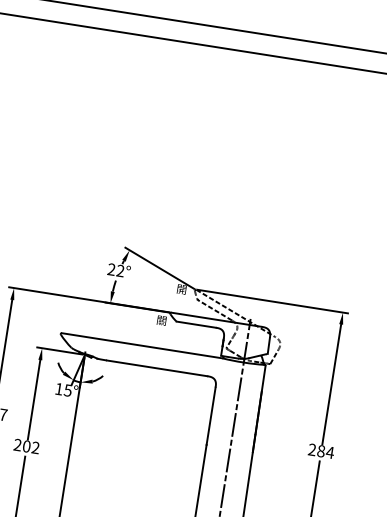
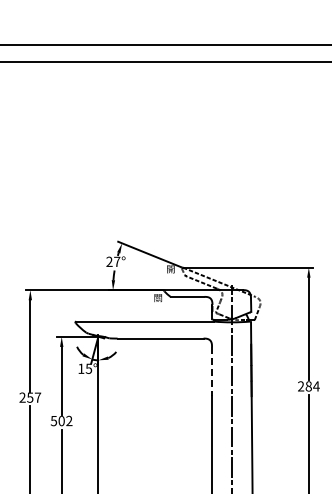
text: (120, 270) -> (117, 261), 22° -> 27°
line: (211, 416) -> (212, 371), solid -> dashed
text: (17, 444) -> (53, 420), 202 -> 502

